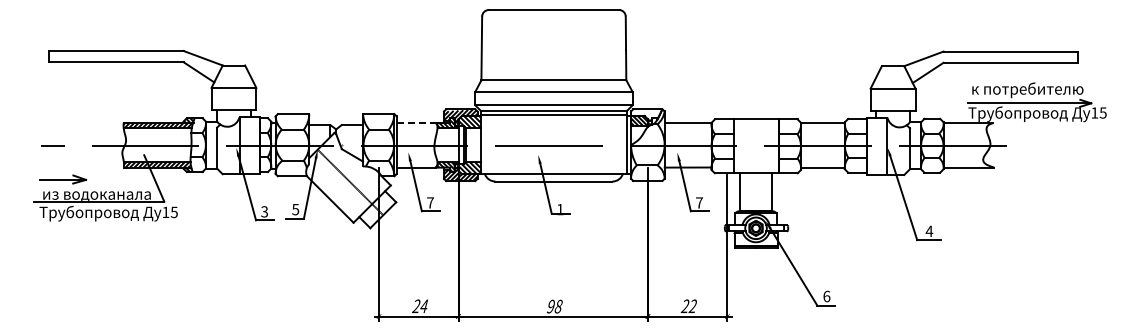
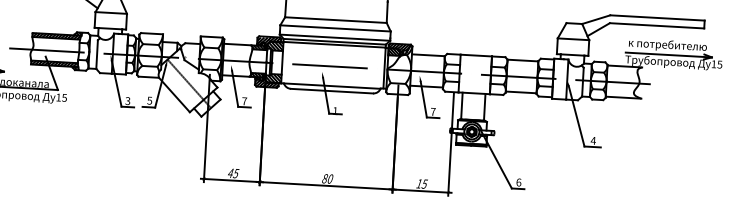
hatch: (645, 115) -> (398, 48), added
line: (416, 122) -> (237, 44), dashed -> solid
text: (420, 306) -> (233, 173), 24 -> 45
text: (554, 306) -> (327, 178), 98 -> 80
text: (688, 306) -> (421, 184), 22 -> 15

